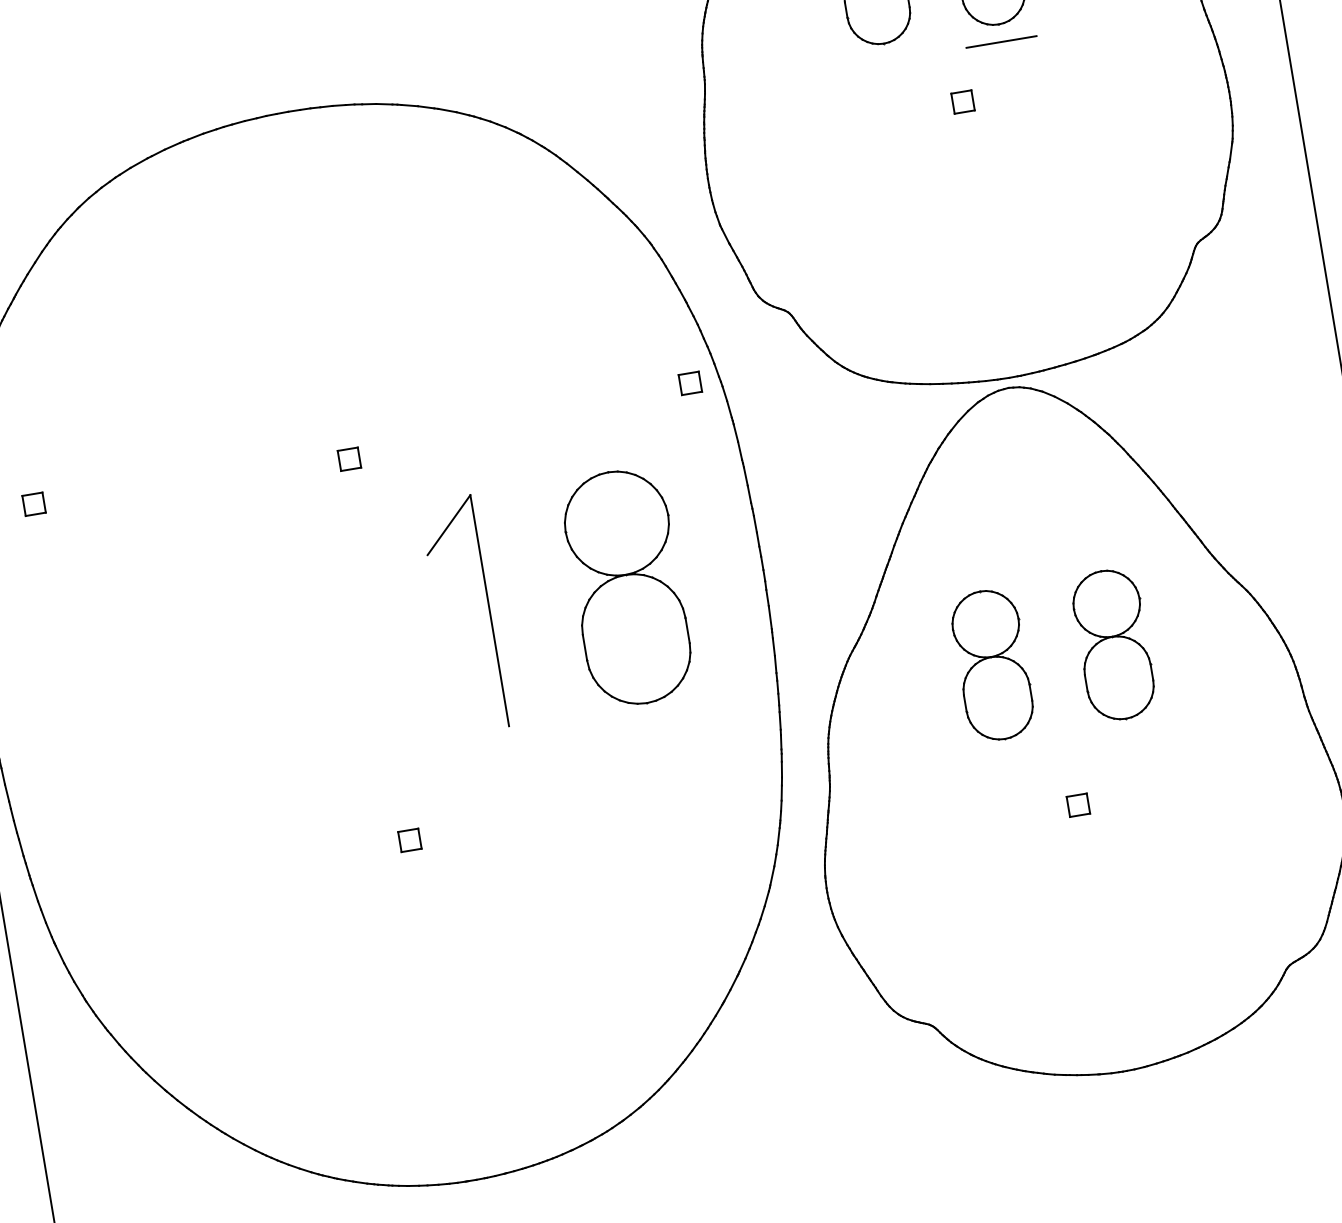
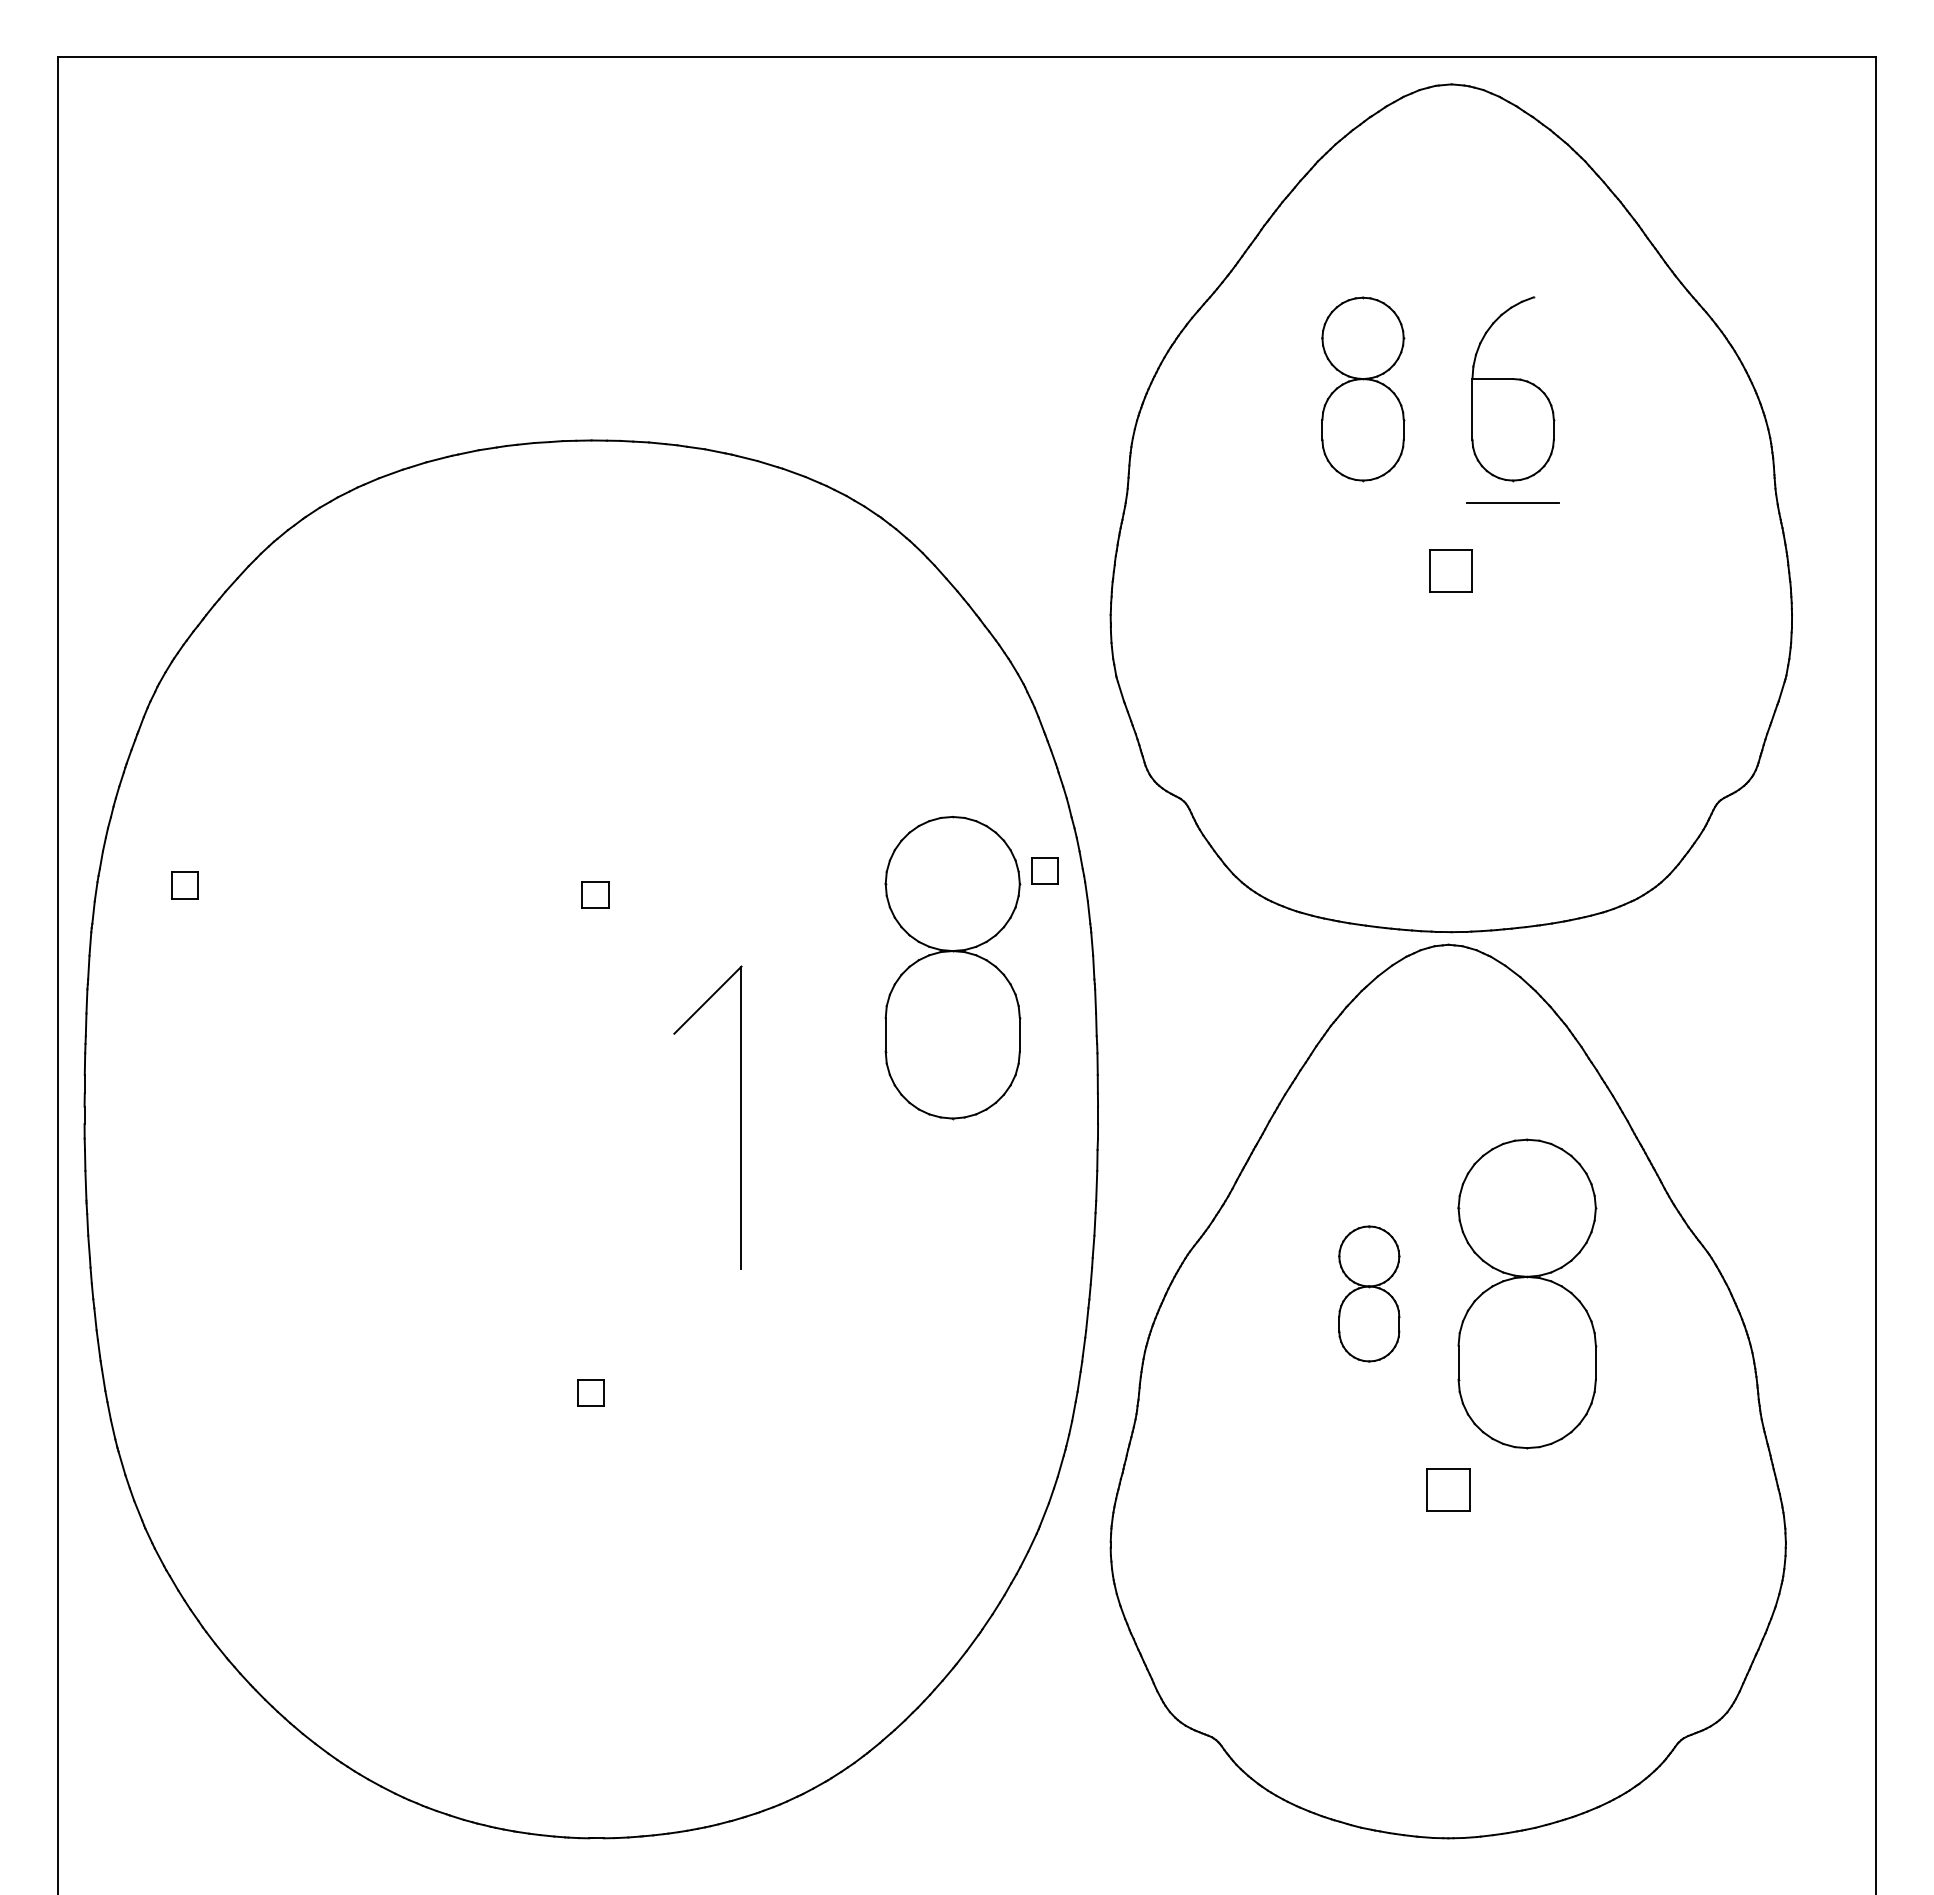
part: (963, 101) -> (1451, 571), size x1.6
part: (627, 588) -> (952, 968), moved
part: (1113, 644) -> (1527, 1293), size x1.6
part: (992, 664) -> (1369, 1293), size x0.7
part: (1078, 804) -> (1448, 1489), size x1.6

